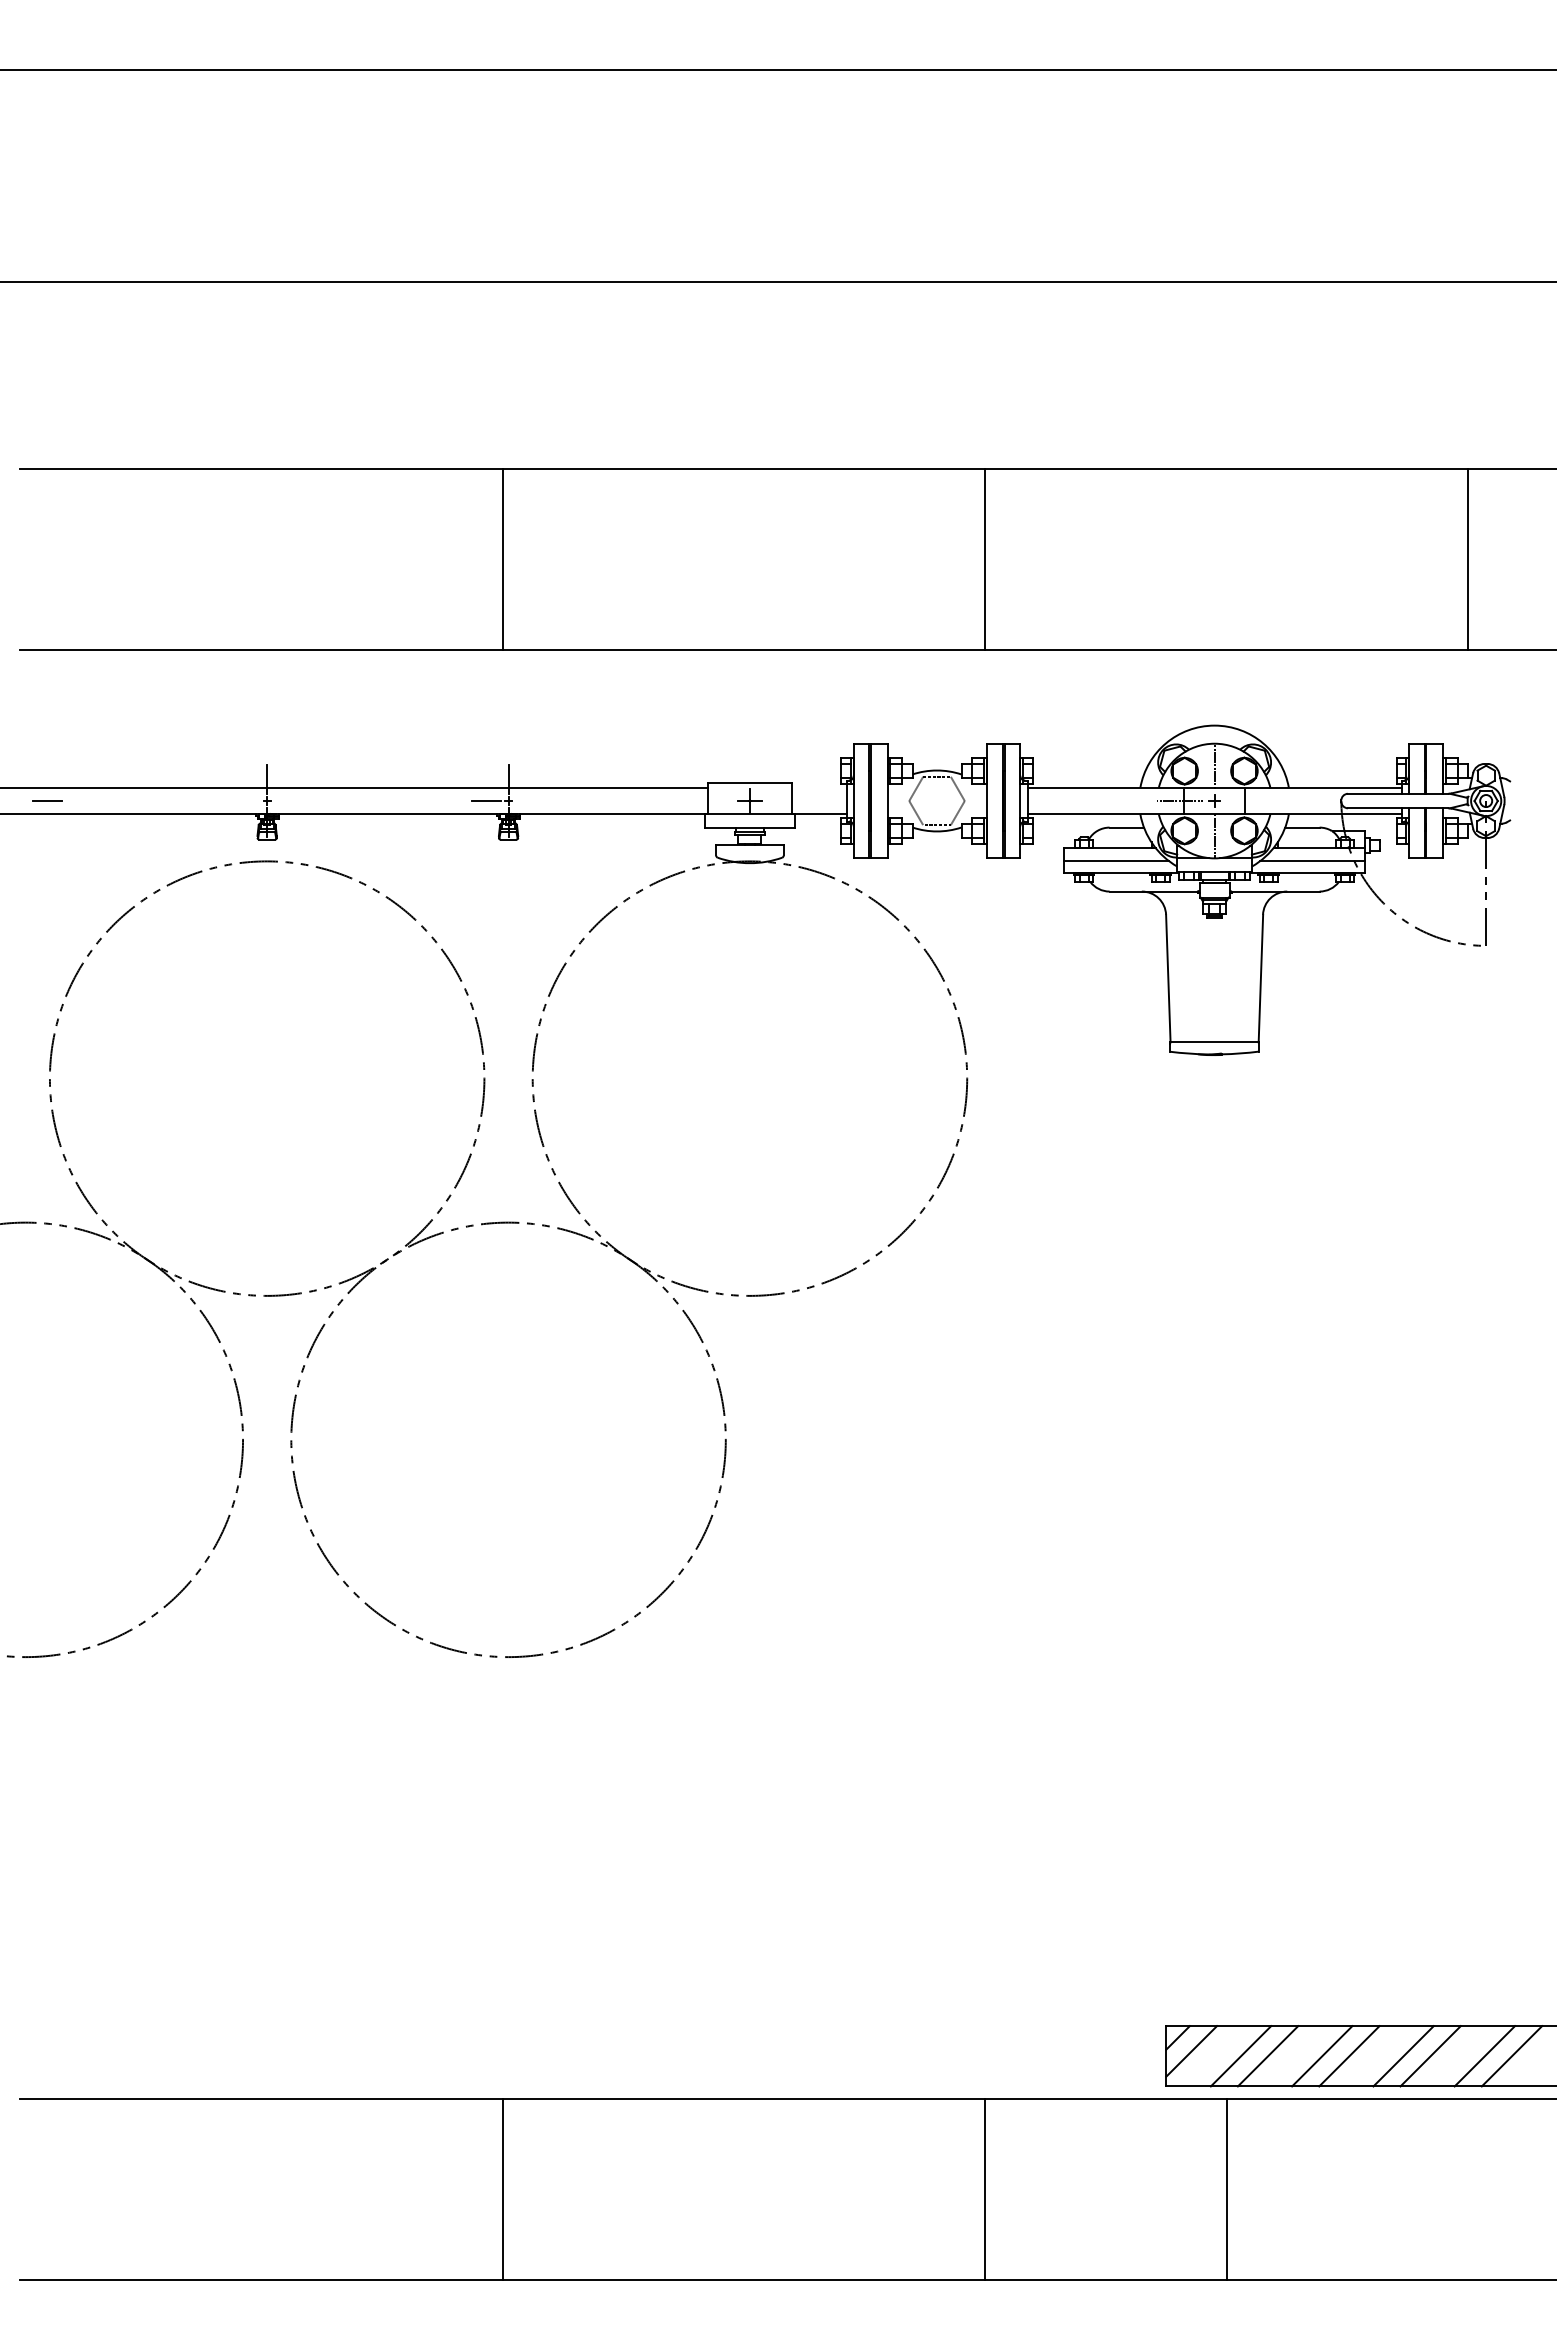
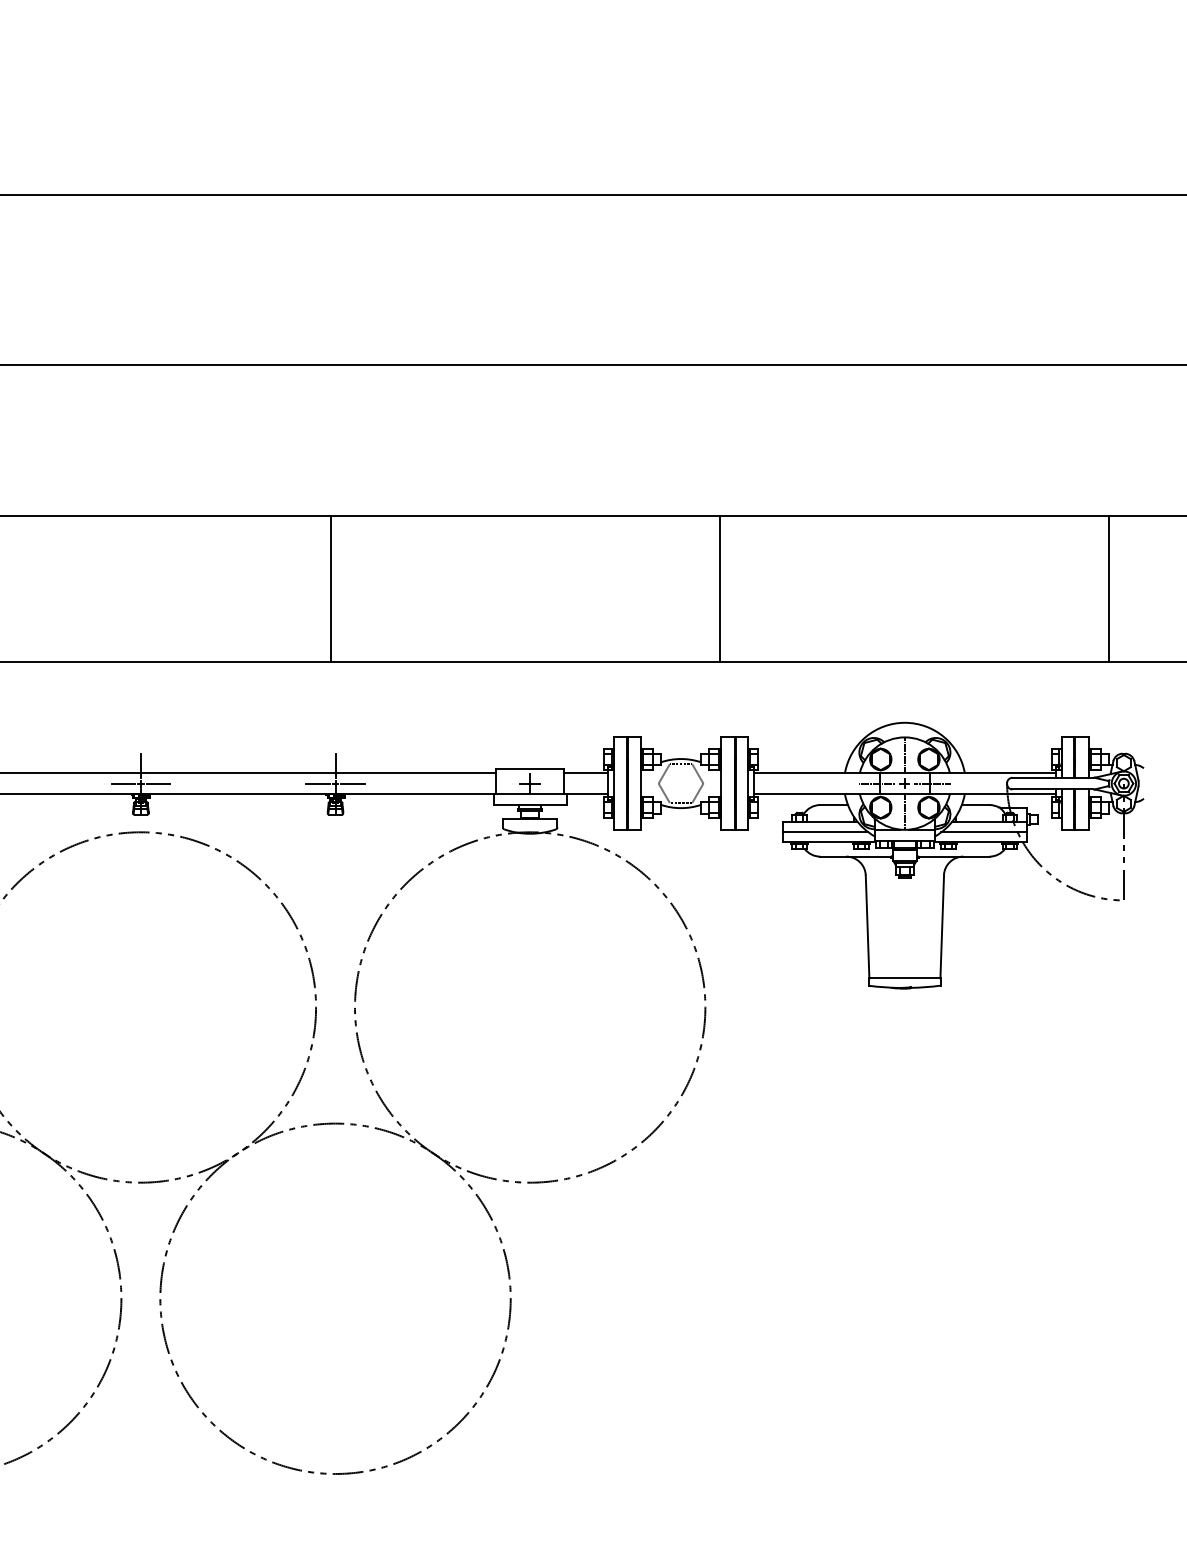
line: (819, 787) -> (586, 772), added
line: (244, 801) -> (122, 783), added
line: (288, 801) -> (158, 783), added
line: (529, 801) -> (352, 783), added
line: (1249, 801) -> (933, 783), added

